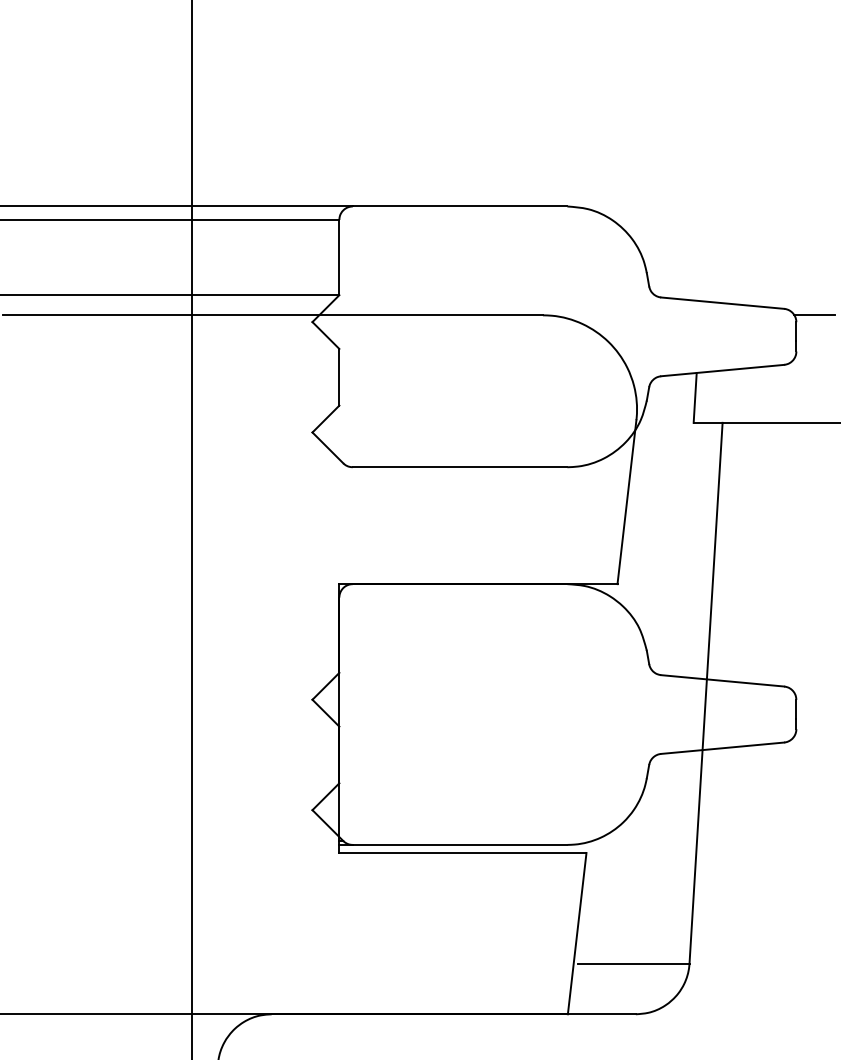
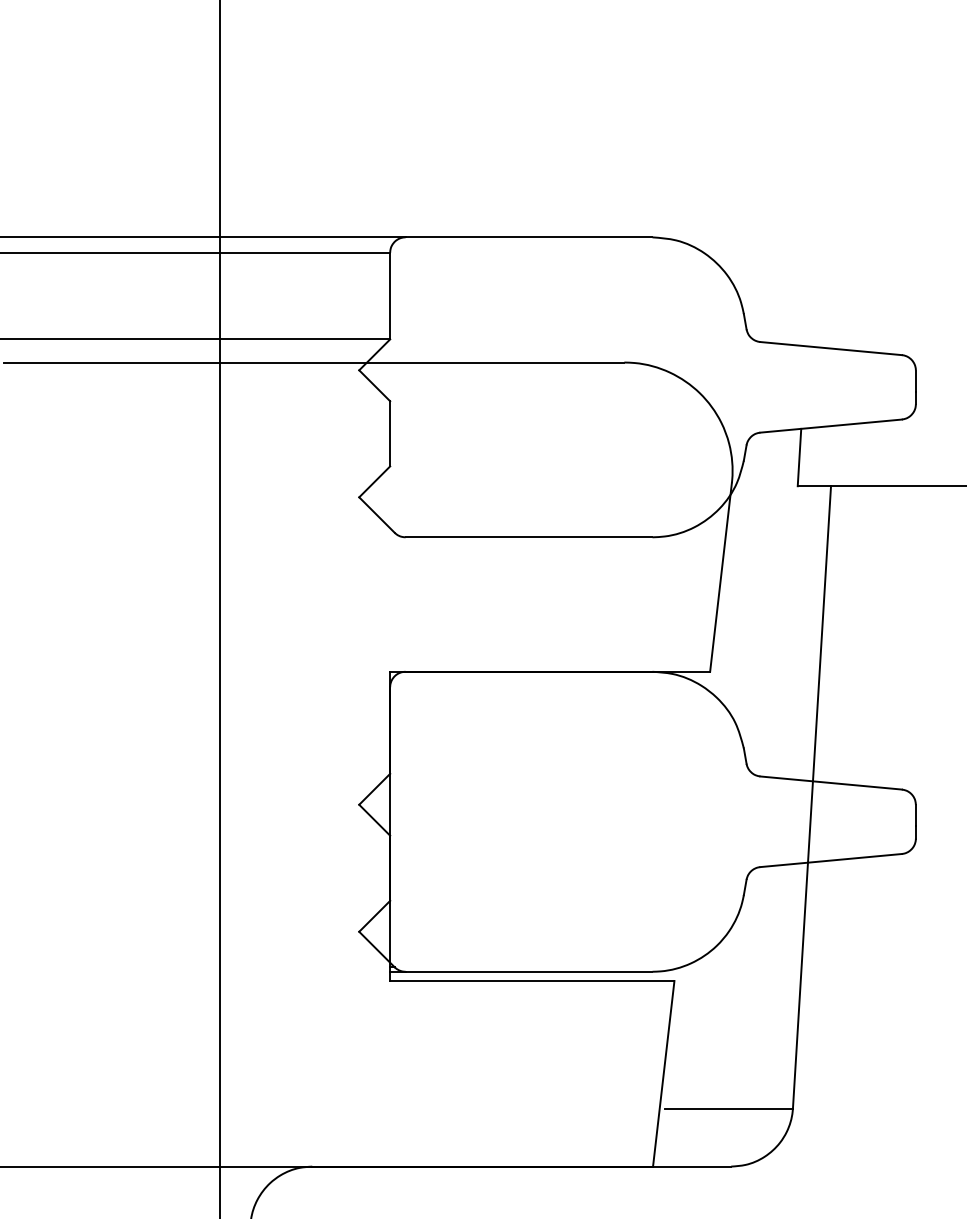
line: (814, 315) -> (936, 362), removed

